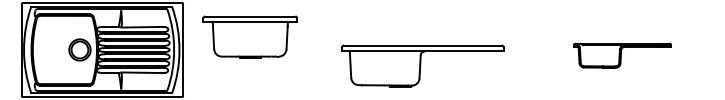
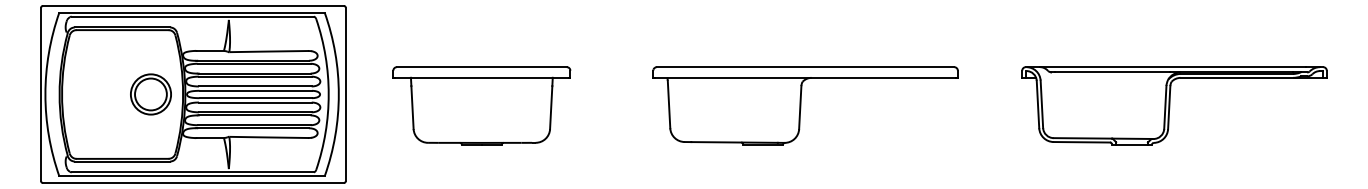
part: (250, 36) -> (482, 104), moved
part: (622, 55) -> (1174, 104), size x1.67
part: (422, 65) -> (804, 104), moved

